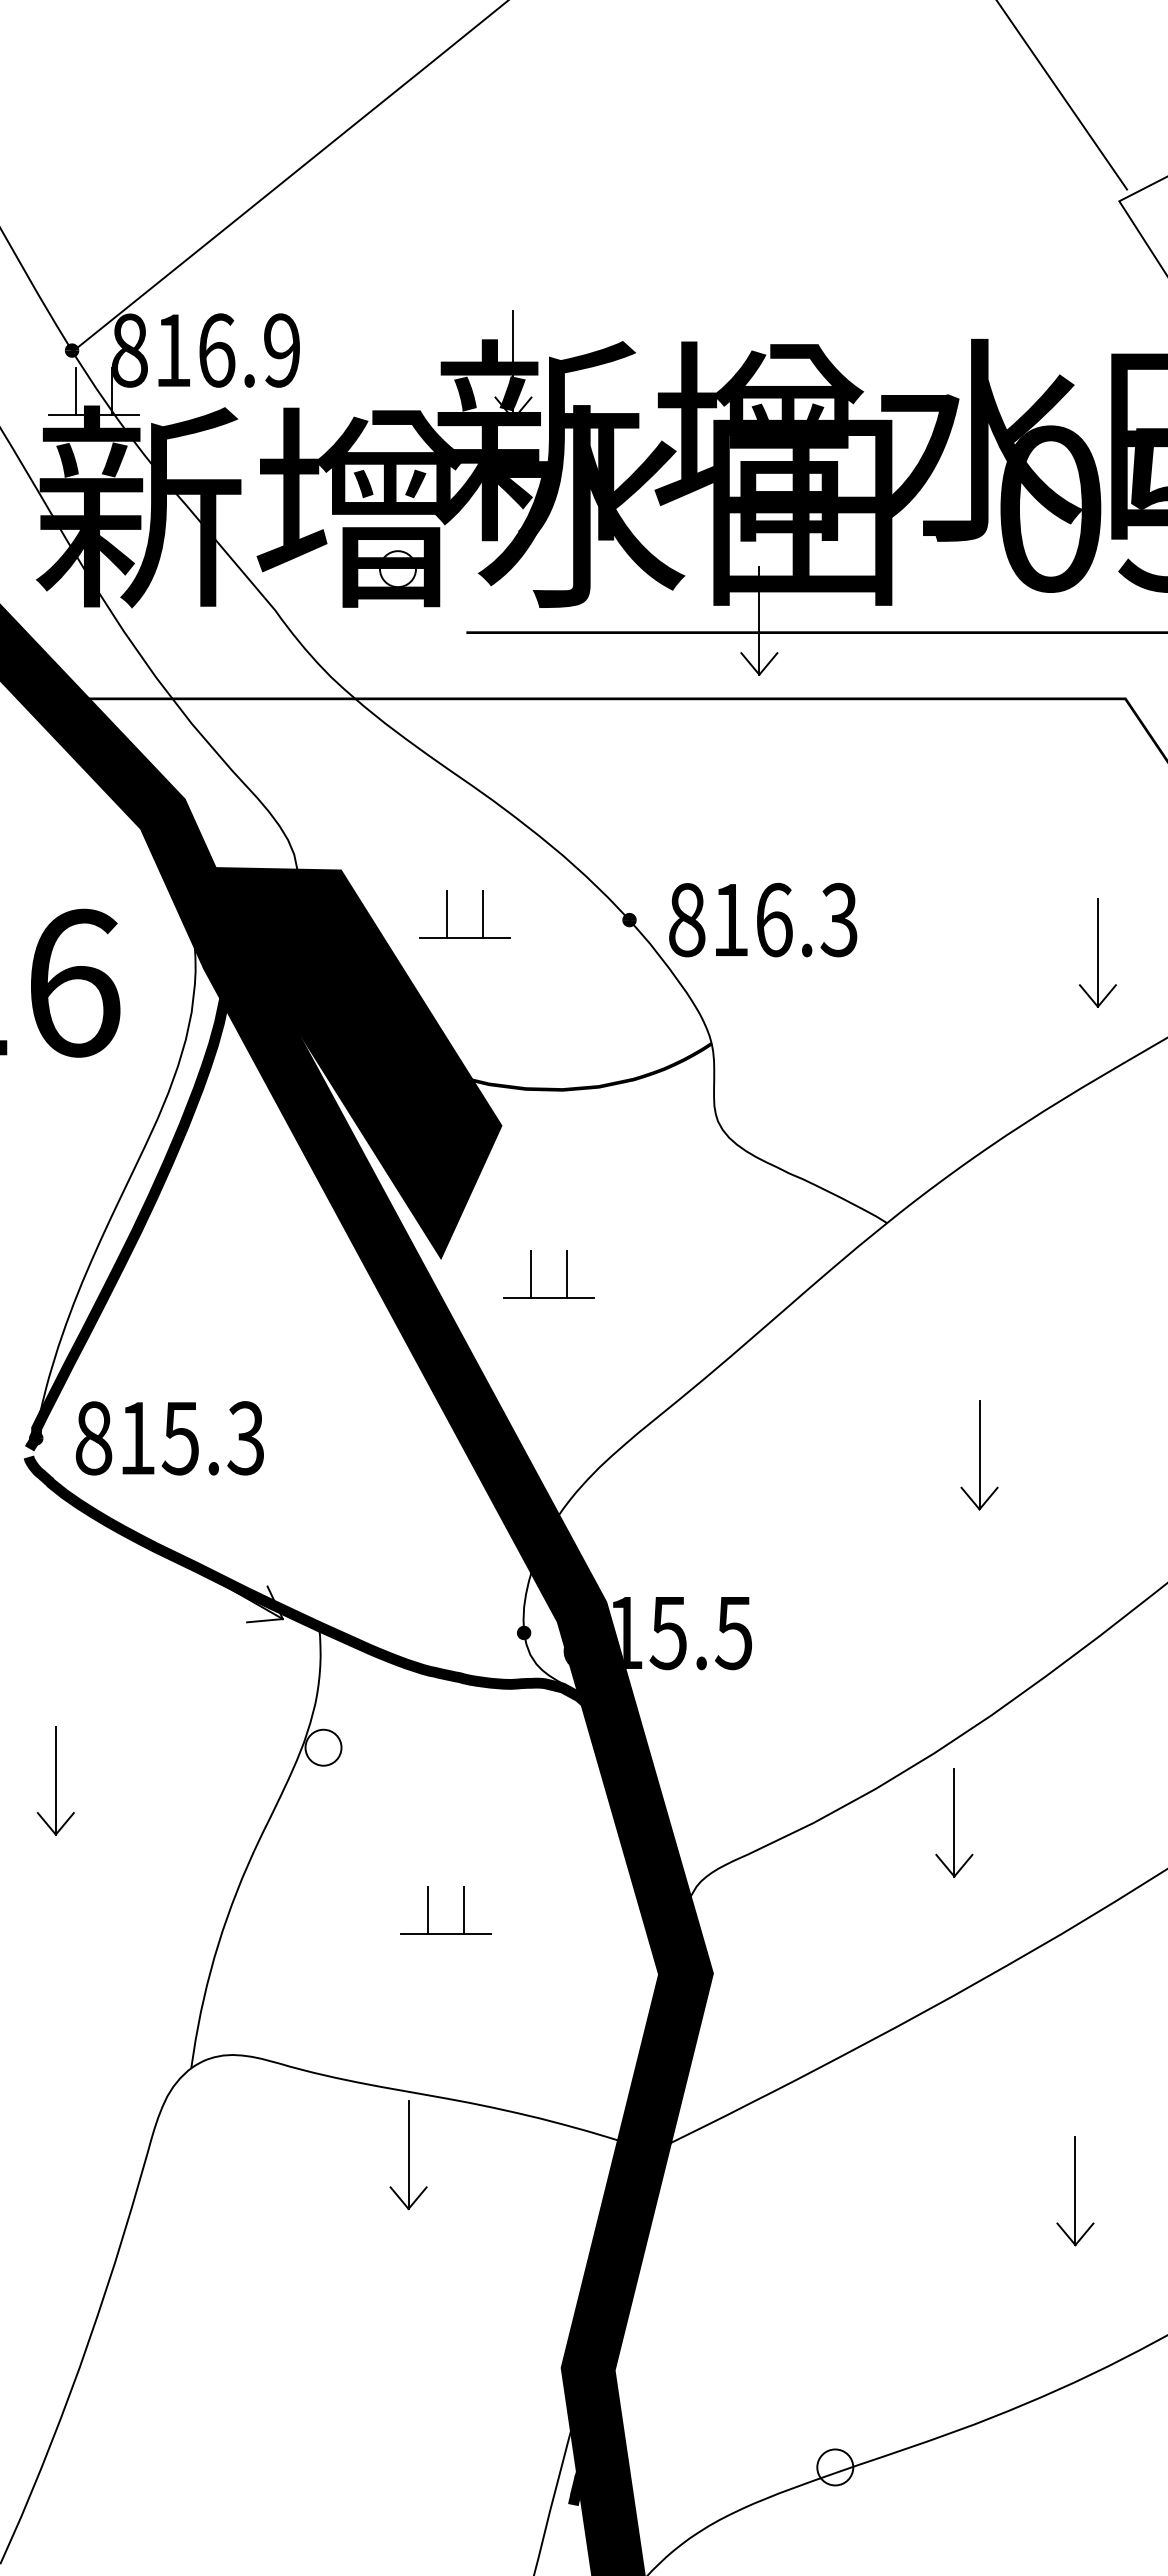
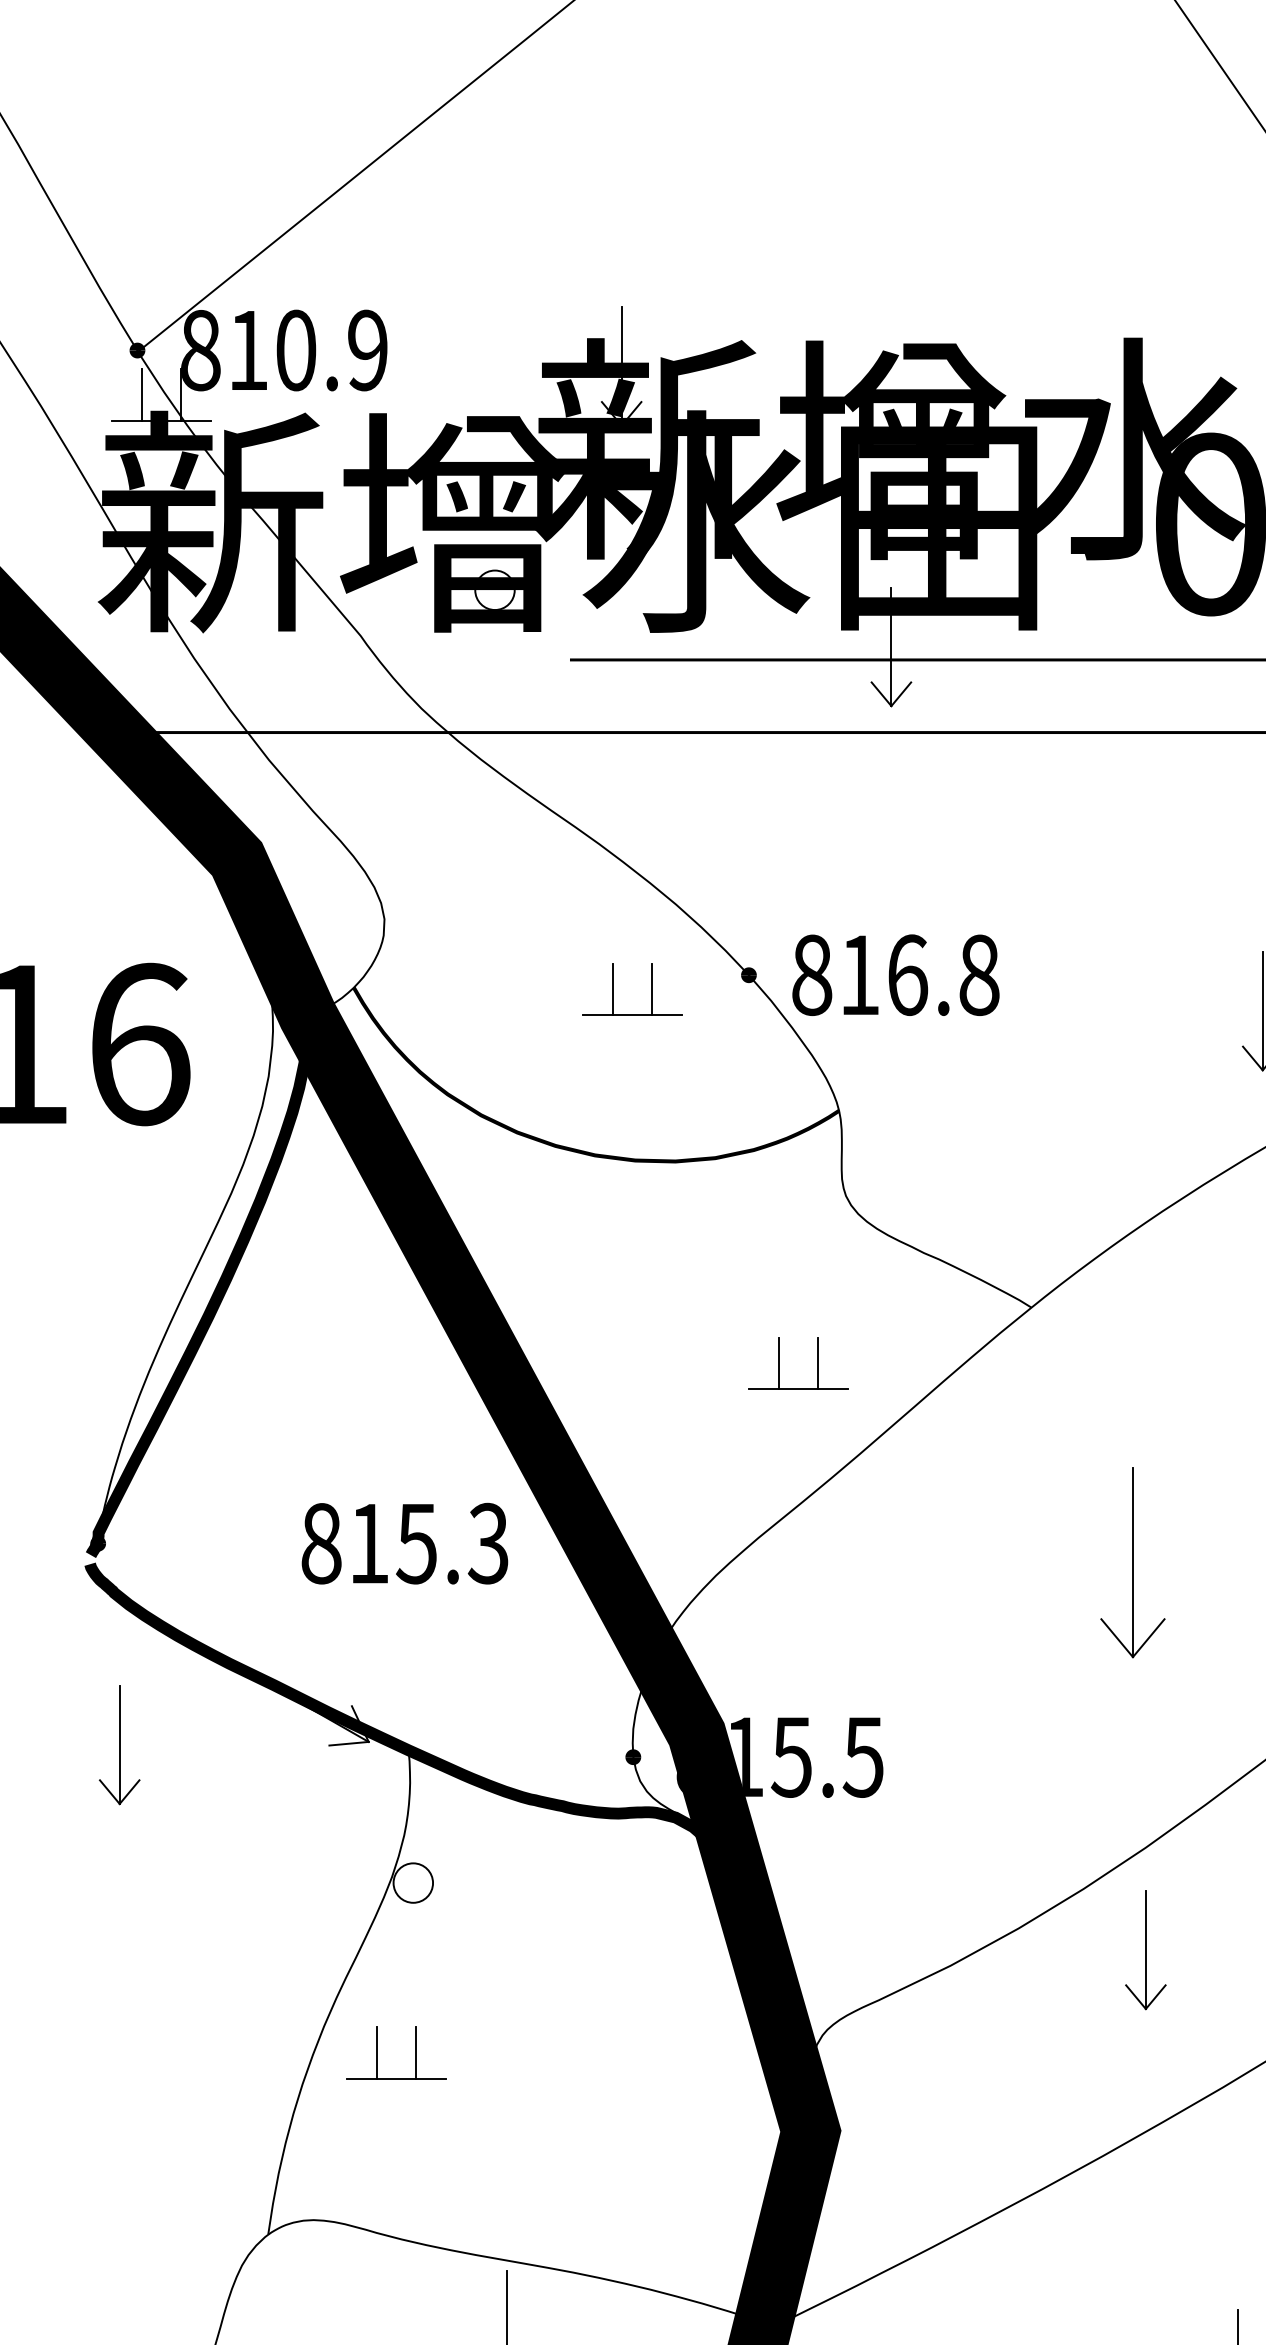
text: (217, 350) -> (297, 350), 816.9 -> 810.9
part: (447, 914) -> (612, 989), moved
text: (838, 919) -> (978, 974), 816.3 -> 816.8
fill: (347, 1063) -> (439, 1132), removed
part: (531, 1274) -> (779, 1363), moved
text: (169, 1438) -> (404, 1543), moved
part: (979, 1455) -> (1132, 1562), size x1.6
part: (55, 1780) -> (119, 1744), moved
part: (954, 1822) -> (1146, 1949), moved
part: (428, 1910) -> (377, 2052), moved

